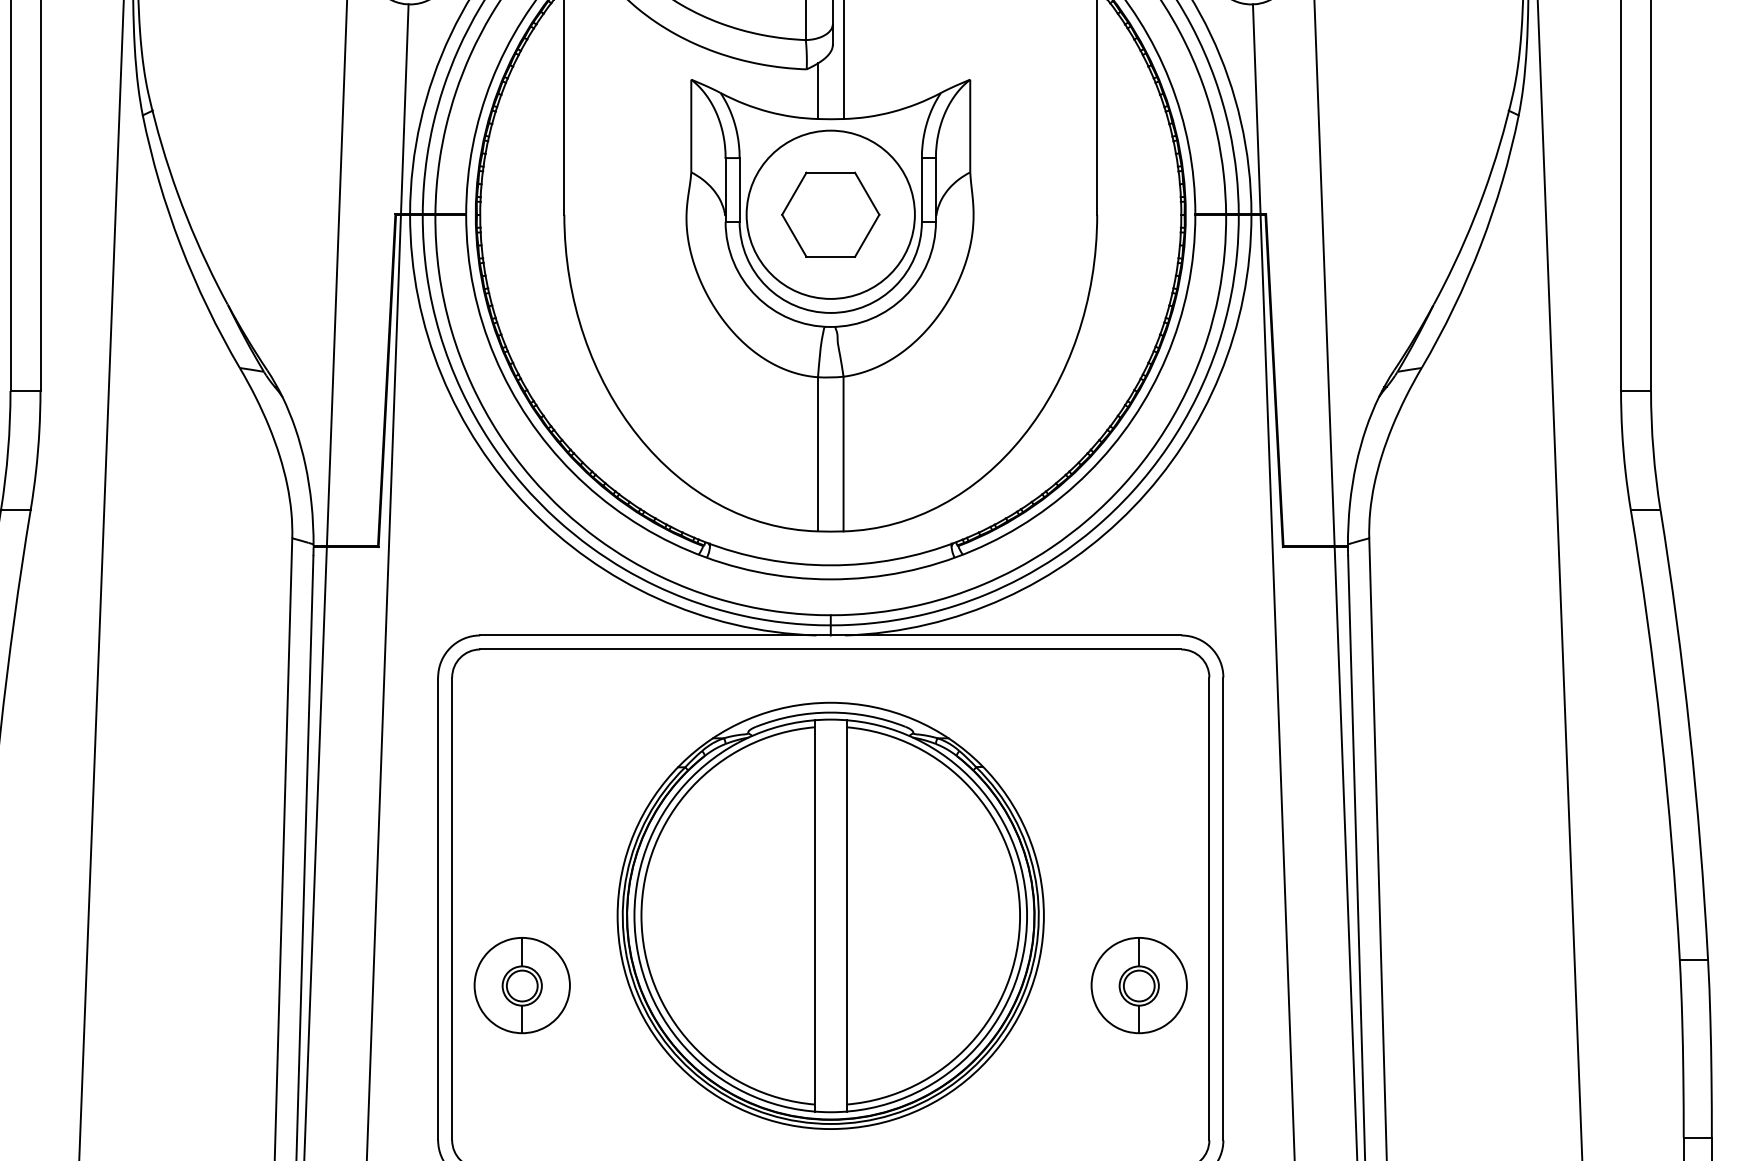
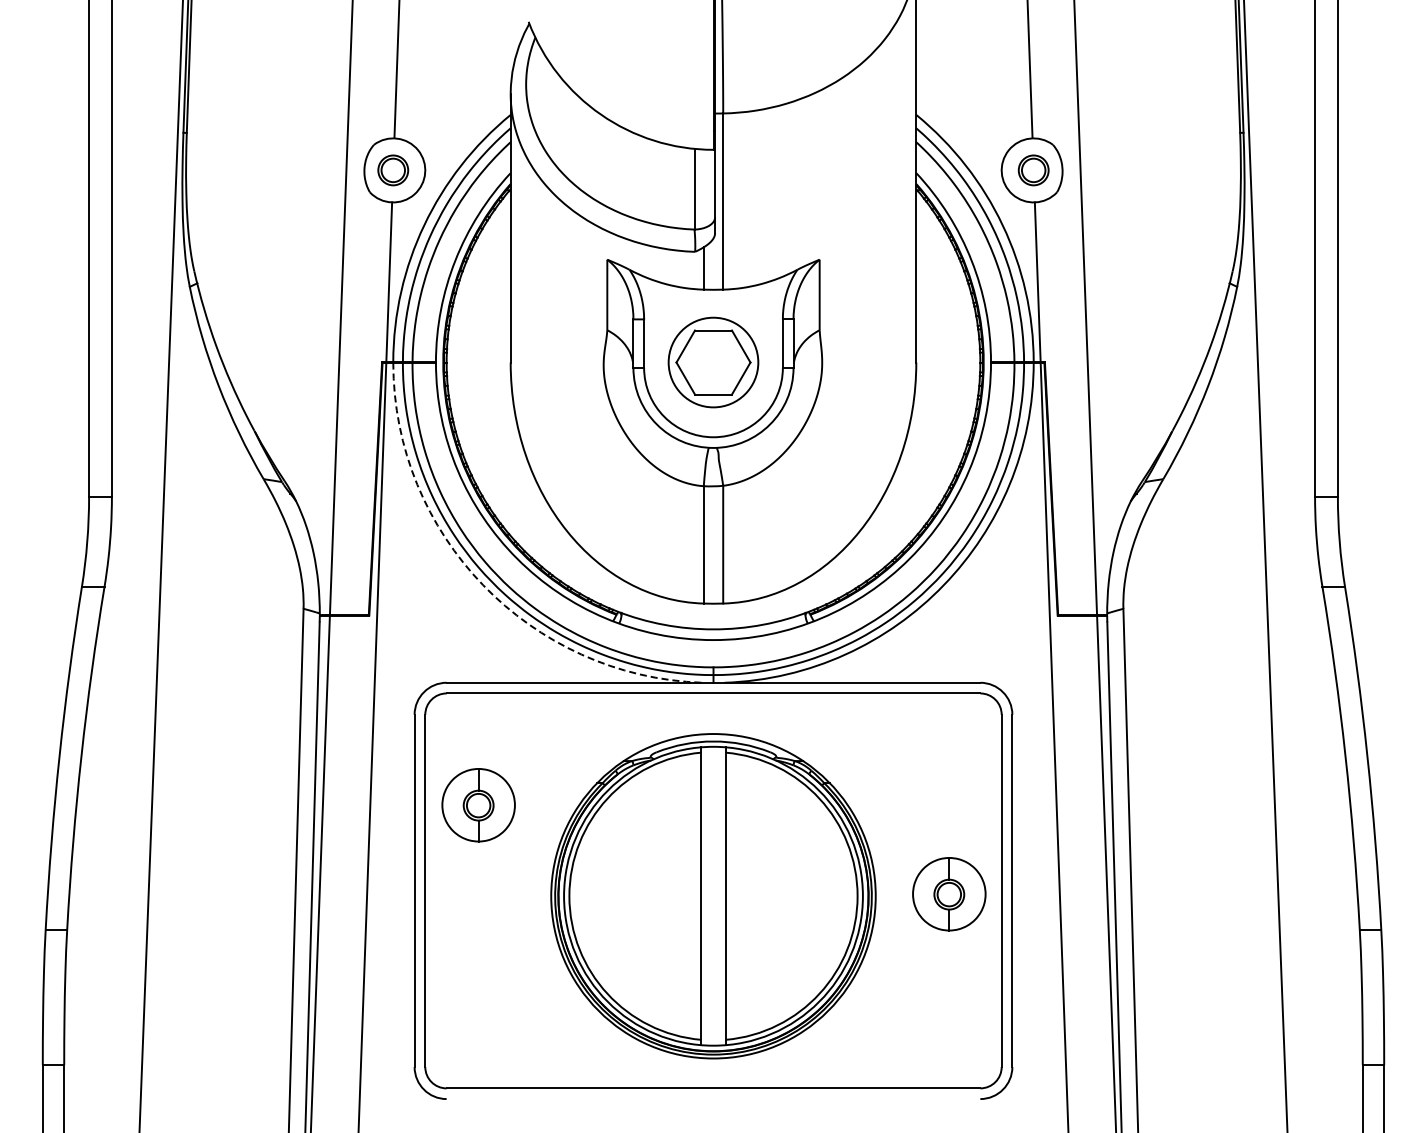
circle: (830, 214) -> (713, 362), size x0.7
arc: (528, 507) -> (483, 585), solid -> dashed
part: (522, 985) -> (478, 805), moved
part: (1139, 985) -> (949, 894), moved

